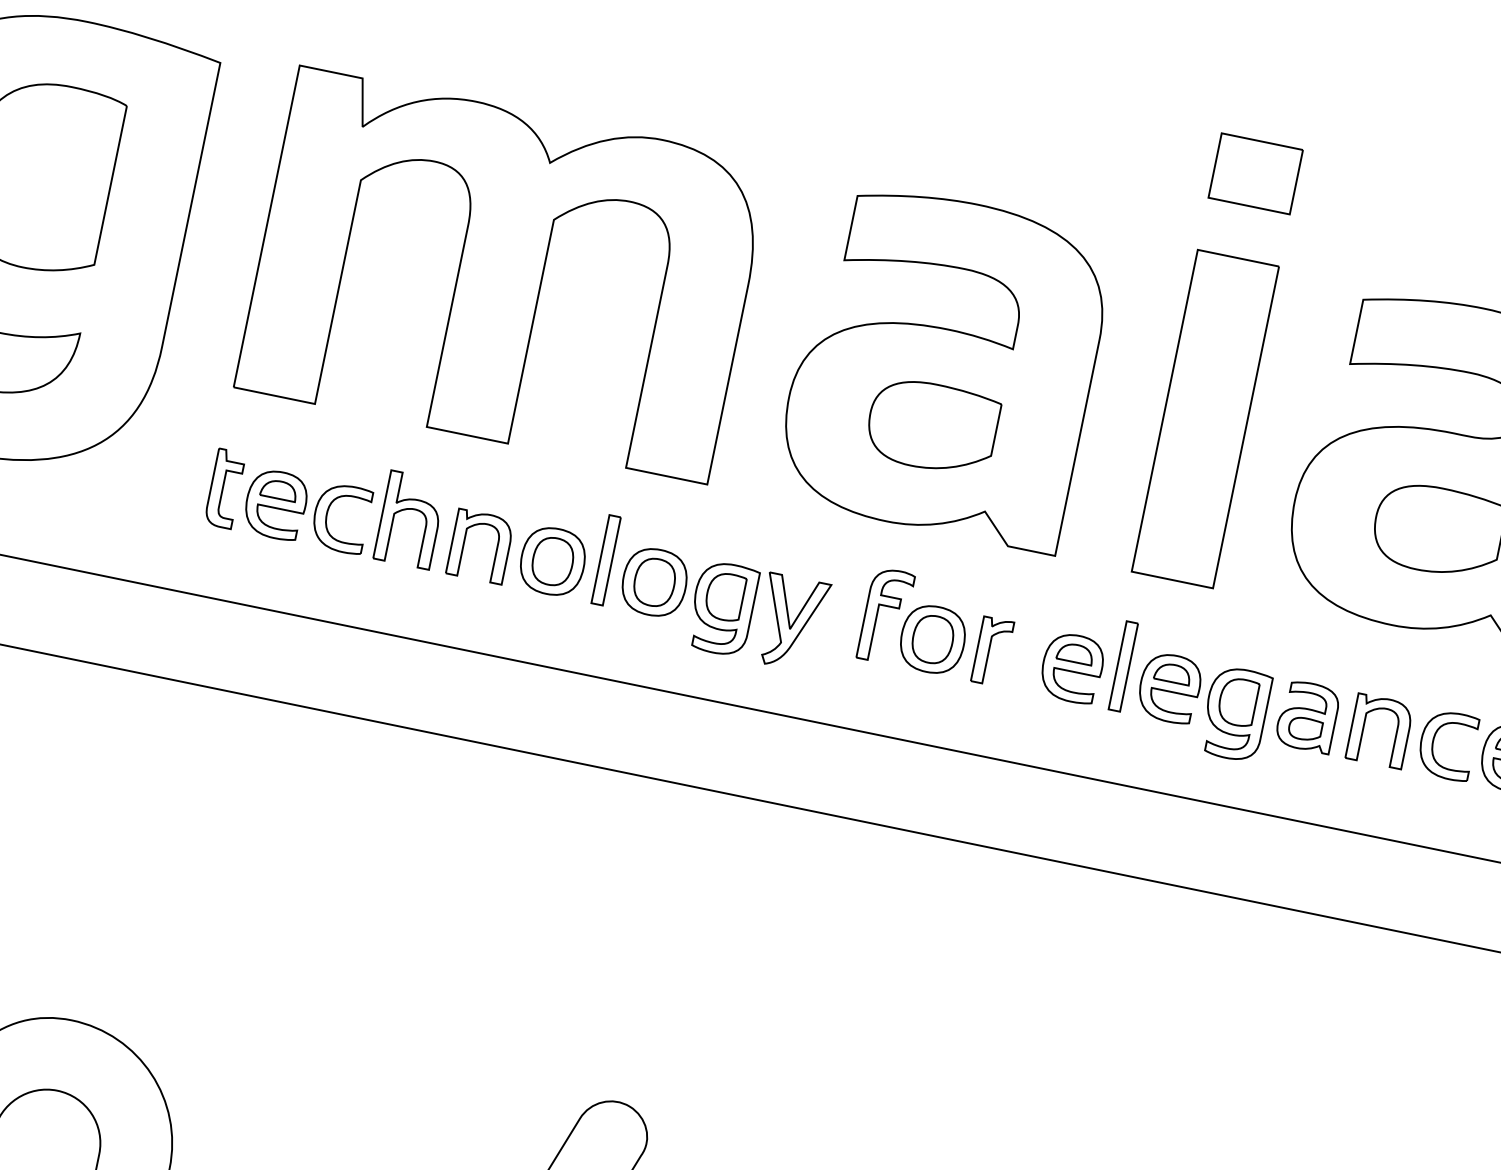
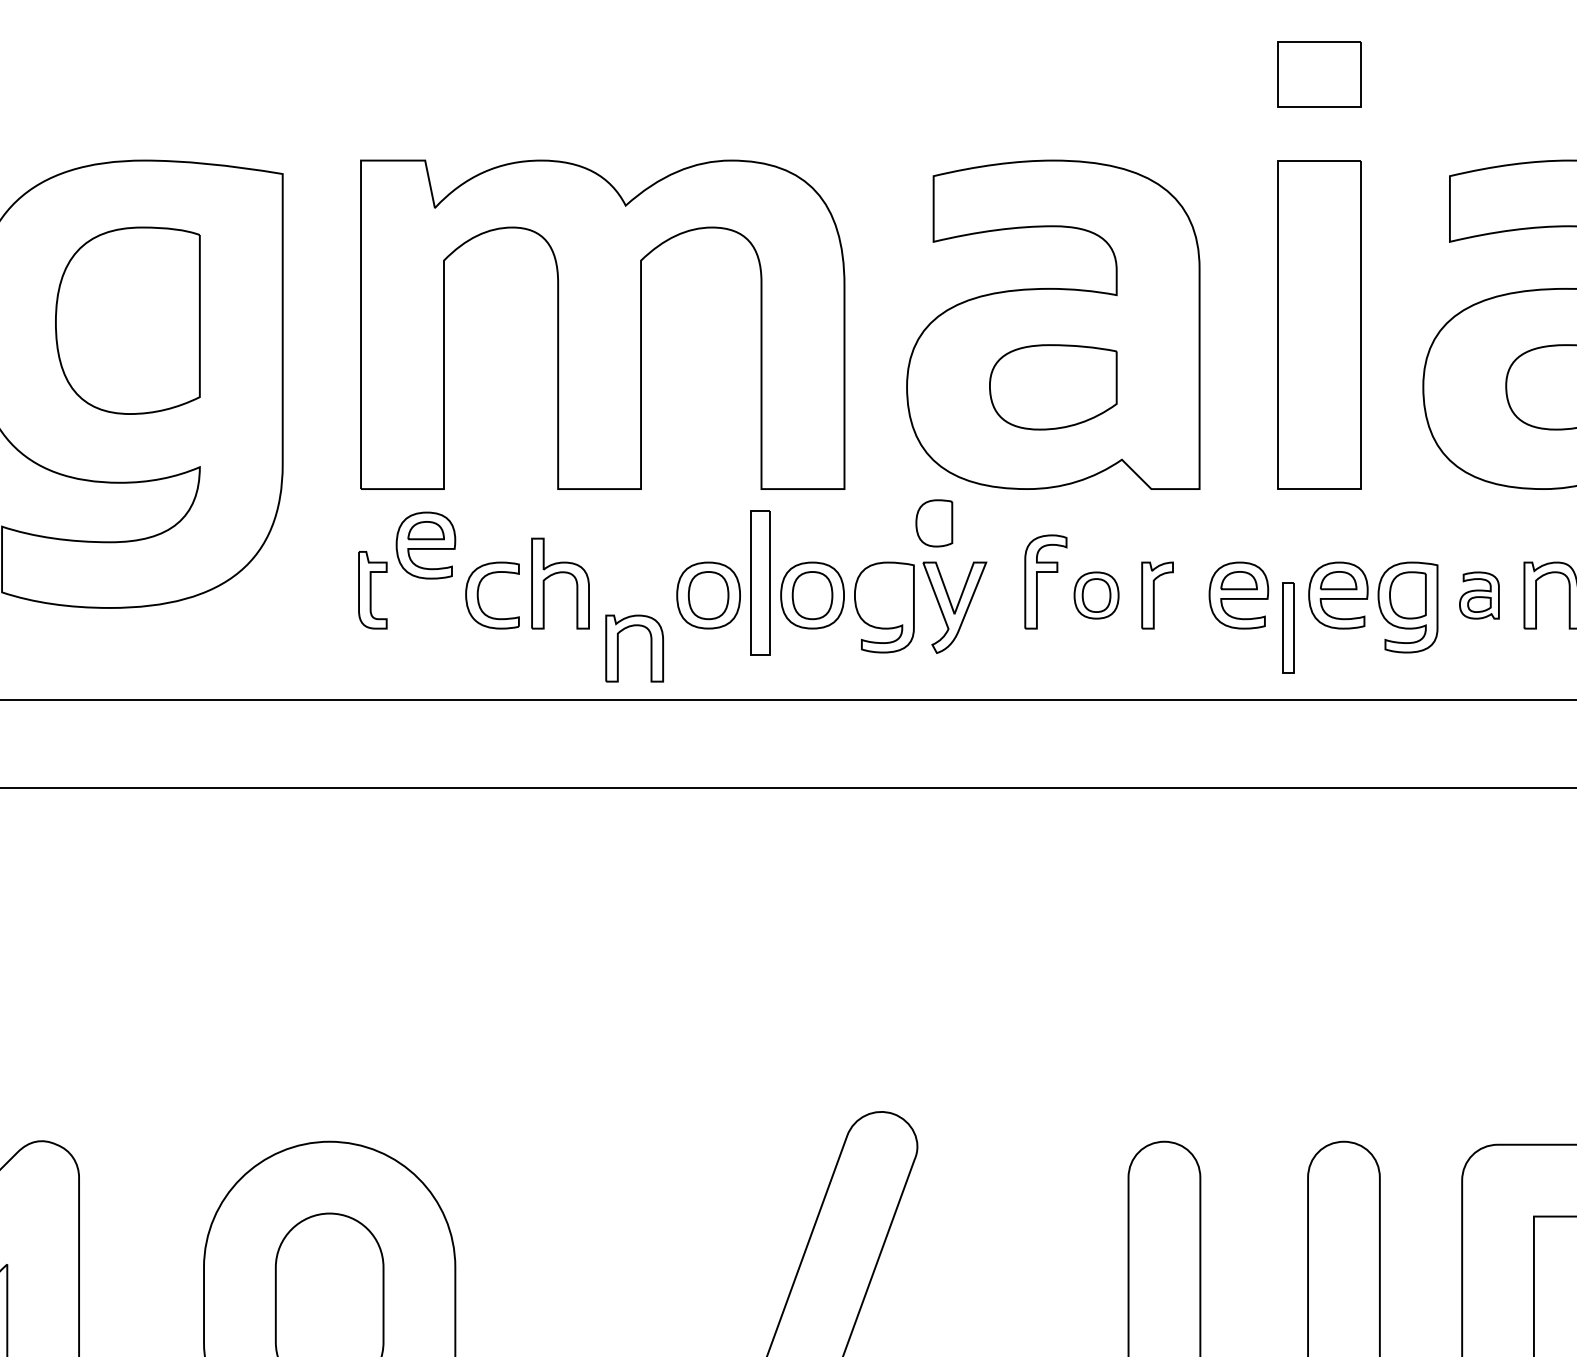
part: (275, 504) -> (425, 545), moved
part: (464, 543) -> (618, 648), moved
part: (606, 560) -> (760, 583), size x1.6
part: (725, 596) -> (934, 523), moved
part: (932, 639) -> (1096, 595), size x0.7
part: (1123, 666) -> (1288, 627), moved
part: (1307, 716) -> (1479, 595), size x0.7

